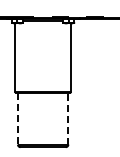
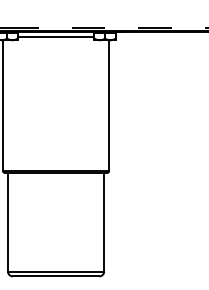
line: (17, 118) -> (7, 221), dashed -> solid
line: (68, 118) -> (104, 221), dashed -> solid

